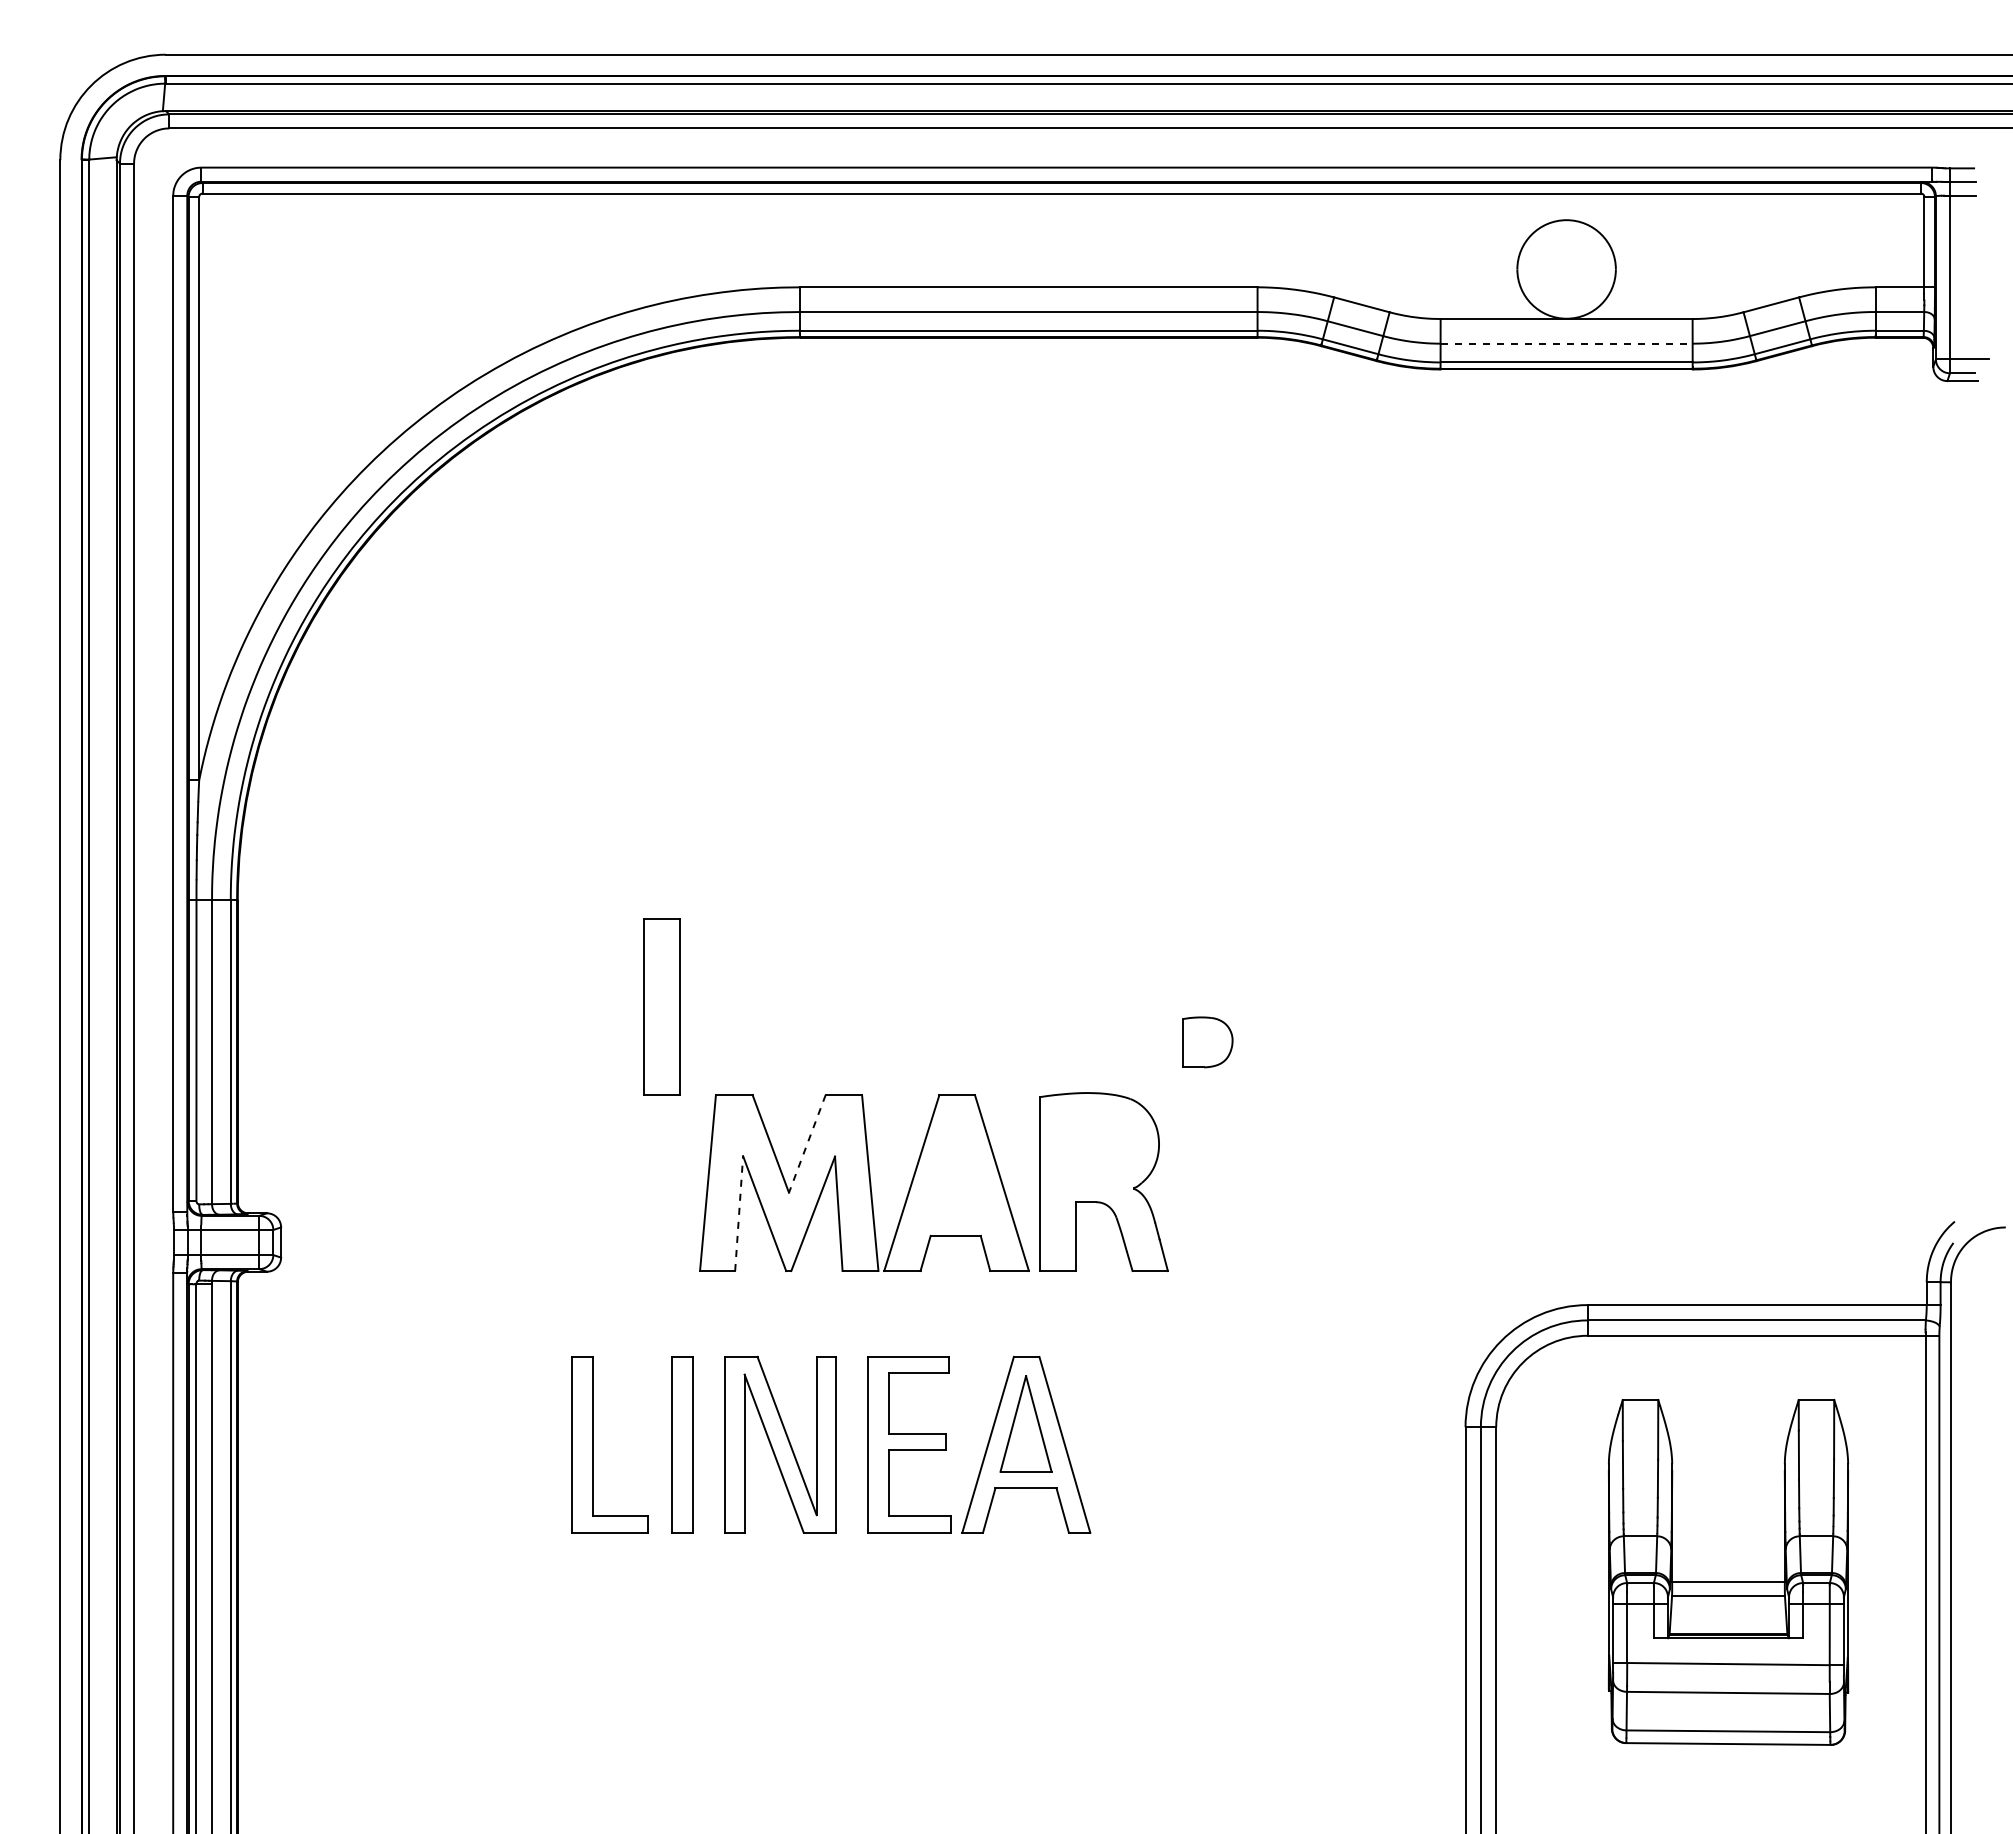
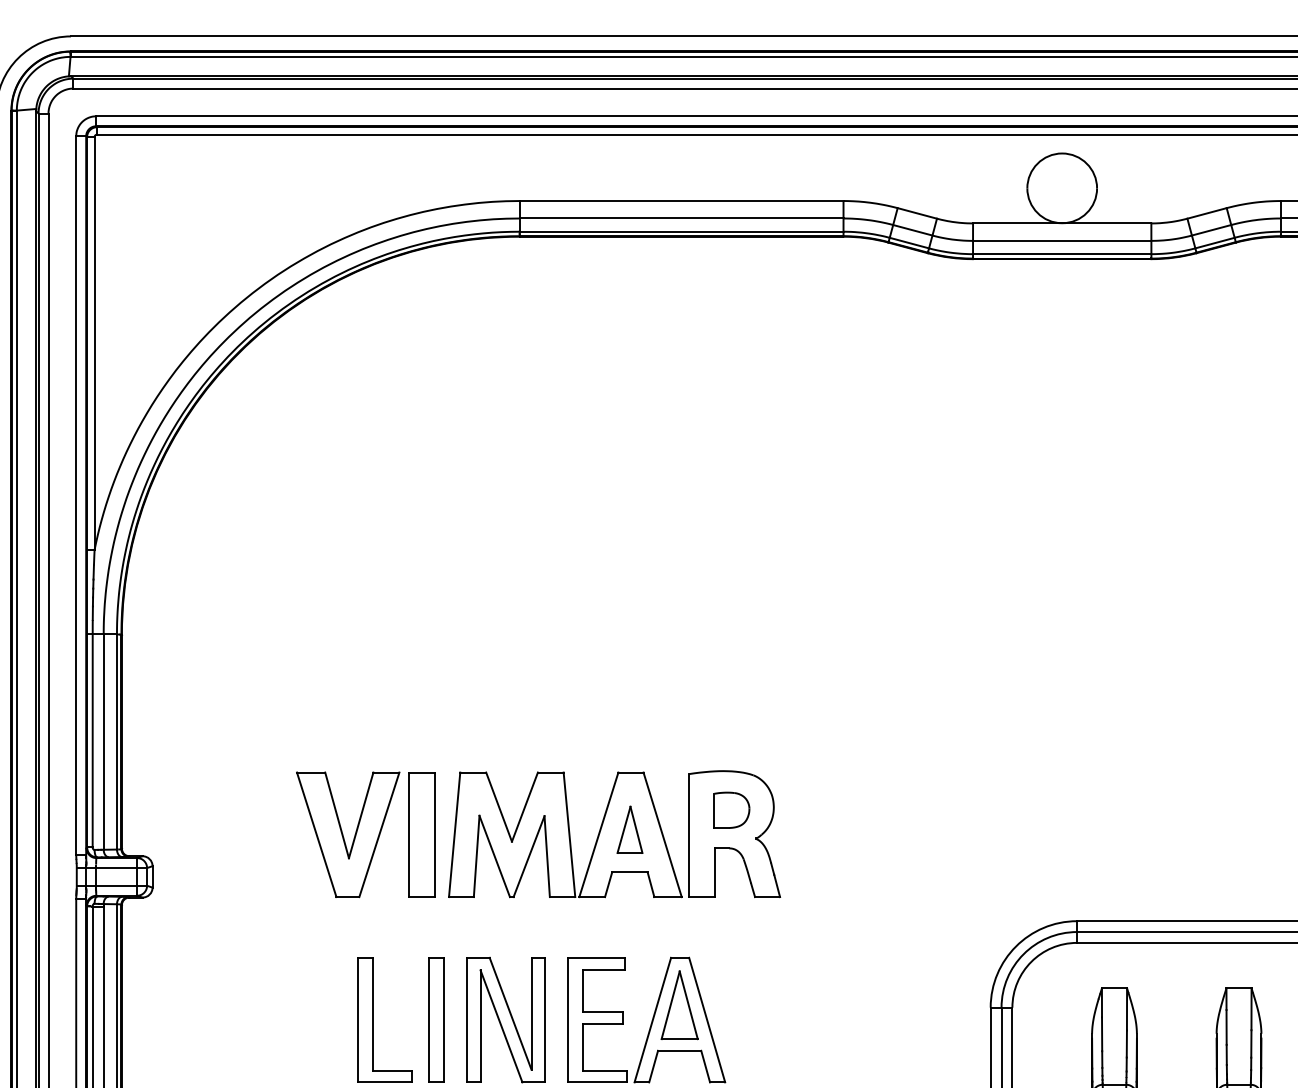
line: (1566, 343) -> (1062, 240), dashed -> solid
part: (661, 1006) -> (421, 834), moved
part: (1207, 1042) -> (731, 810), moved
line: (807, 1144) -> (525, 807), dashed -> solid
part: (955, 1175) -> (629, 829), added
part: (551, 1185) -> (343, 836), added
line: (739, 1213) -> (476, 856), dashed -> solid

